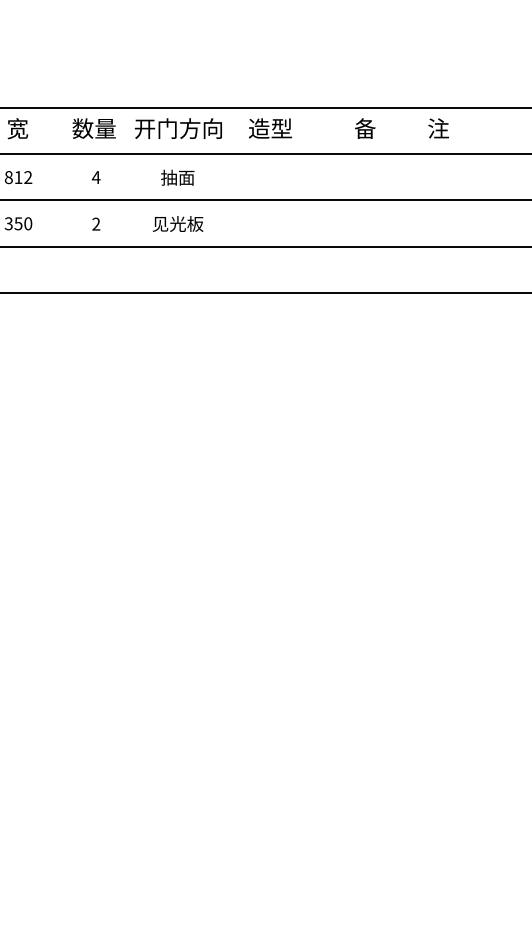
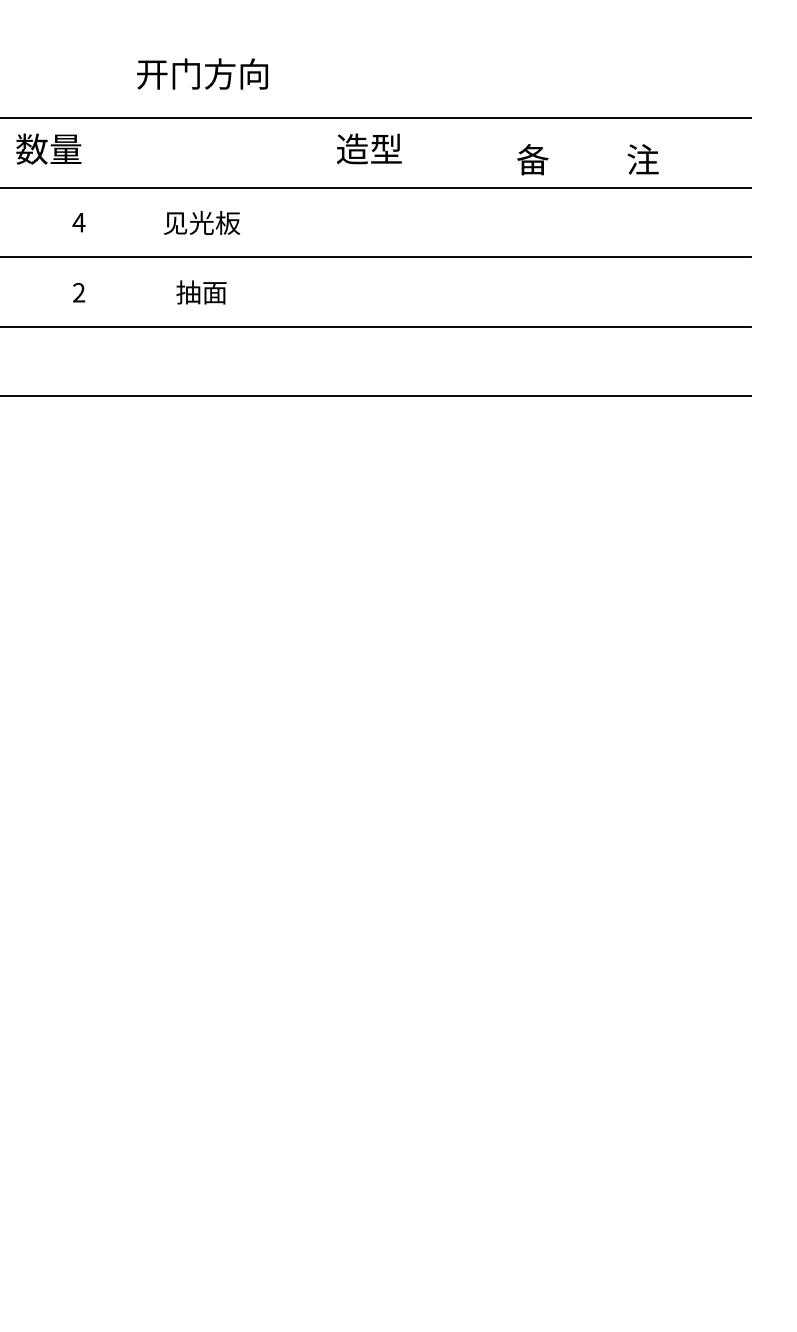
text: (93, 128) -> (47, 148), moved
text: (177, 128) -> (201, 73), moved
text: (270, 128) -> (369, 148), moved
text: (401, 128) -> (587, 159), moved
text: (177, 177) -> (201, 222), 抽面 -> 见光板
text: (178, 223) -> (202, 291), 见光板 -> 抽面

